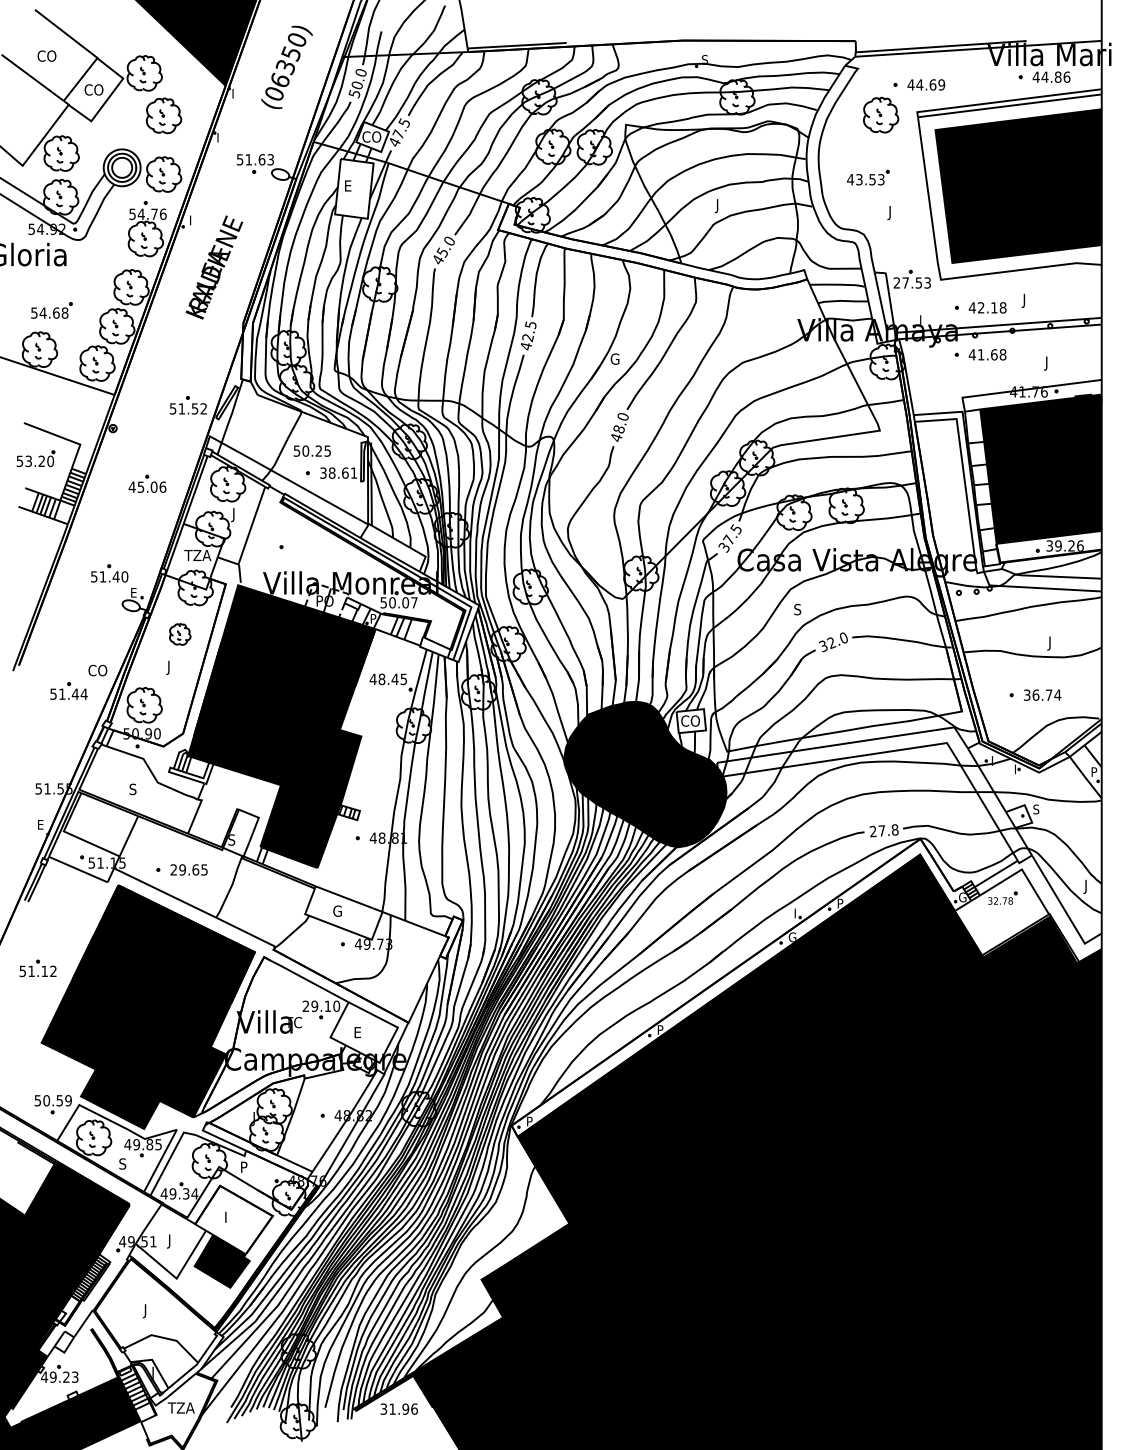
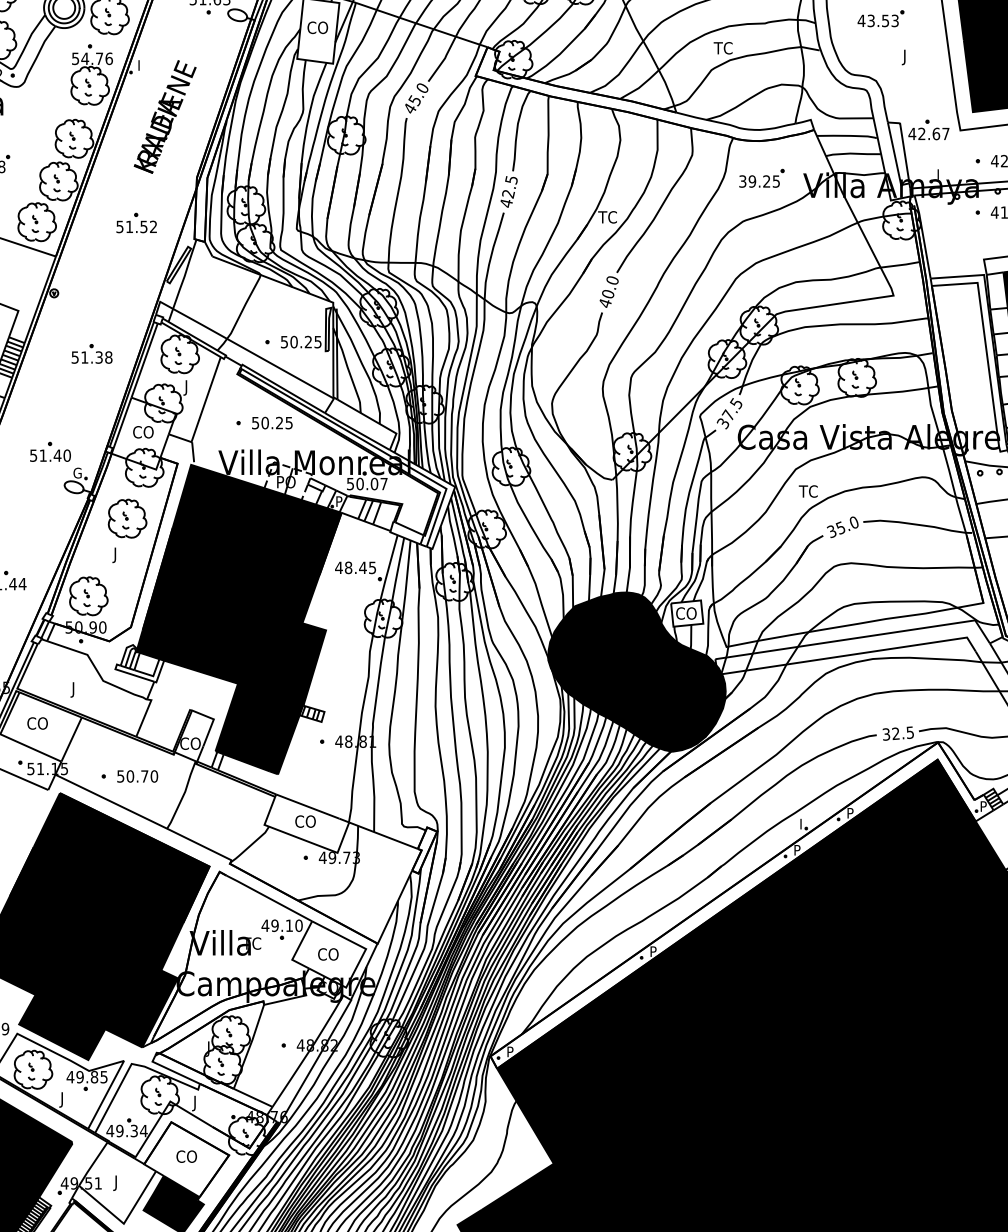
text: (353, 185) -> (317, 27), E -> CO
text: (723, 206) -> (722, 50), J -> TC
text: (911, 282) -> (928, 133), 27.53 -> 42.67
part: (759, 323) -> (761, 178), added
text: (618, 358) -> (607, 216), G -> TC
part: (187, 405) -> (135, 223), moved
text: (618, 429) -> (607, 294), 48.0 -> 40.0
text: (311, 450) -> (271, 422), moved
text: (338, 472) -> (301, 341), 38.61 -> 50.25
text: (147, 486) -> (91, 356), 45.06 -> 51.38
text: (197, 555) -> (146, 432), TZA -> CO
text: (134, 592) -> (77, 472), E -> G
text: (801, 609) -> (807, 491), S -> TC
part: (180, 634) -> (128, 518), size x1.67
text: (831, 642) -> (840, 527), 32.0 -> 35.0
text: (97, 670) -> (37, 723), moved
text: (132, 790) -> (75, 689), S -> J
text: (883, 830) -> (897, 733), 27.8 -> 32.5
text: (237, 839) -> (190, 743), S -> CO
text: (188, 869) -> (136, 775), 29.65 -> 50.70
text: (962, 897) -> (984, 806), G -> P
text: (345, 910) -> (308, 820), G -> CO
text: (792, 937) -> (797, 850), G -> P
text: (305, 1005) -> (264, 924), 29.10 -> 49.10
text: (363, 1032) -> (328, 954), E -> CO
text: (121, 1165) -> (63, 1099), S -> J
text: (243, 1168) -> (197, 1103), P -> J
text: (233, 1216) -> (186, 1155), I -> CO

